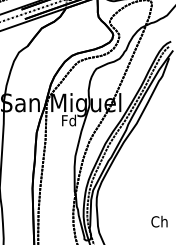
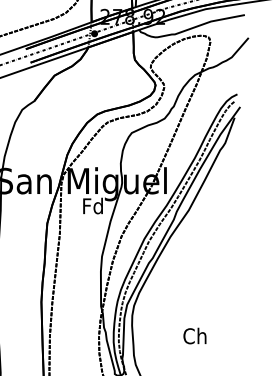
text: (159, 221) -> (194, 335), moved

